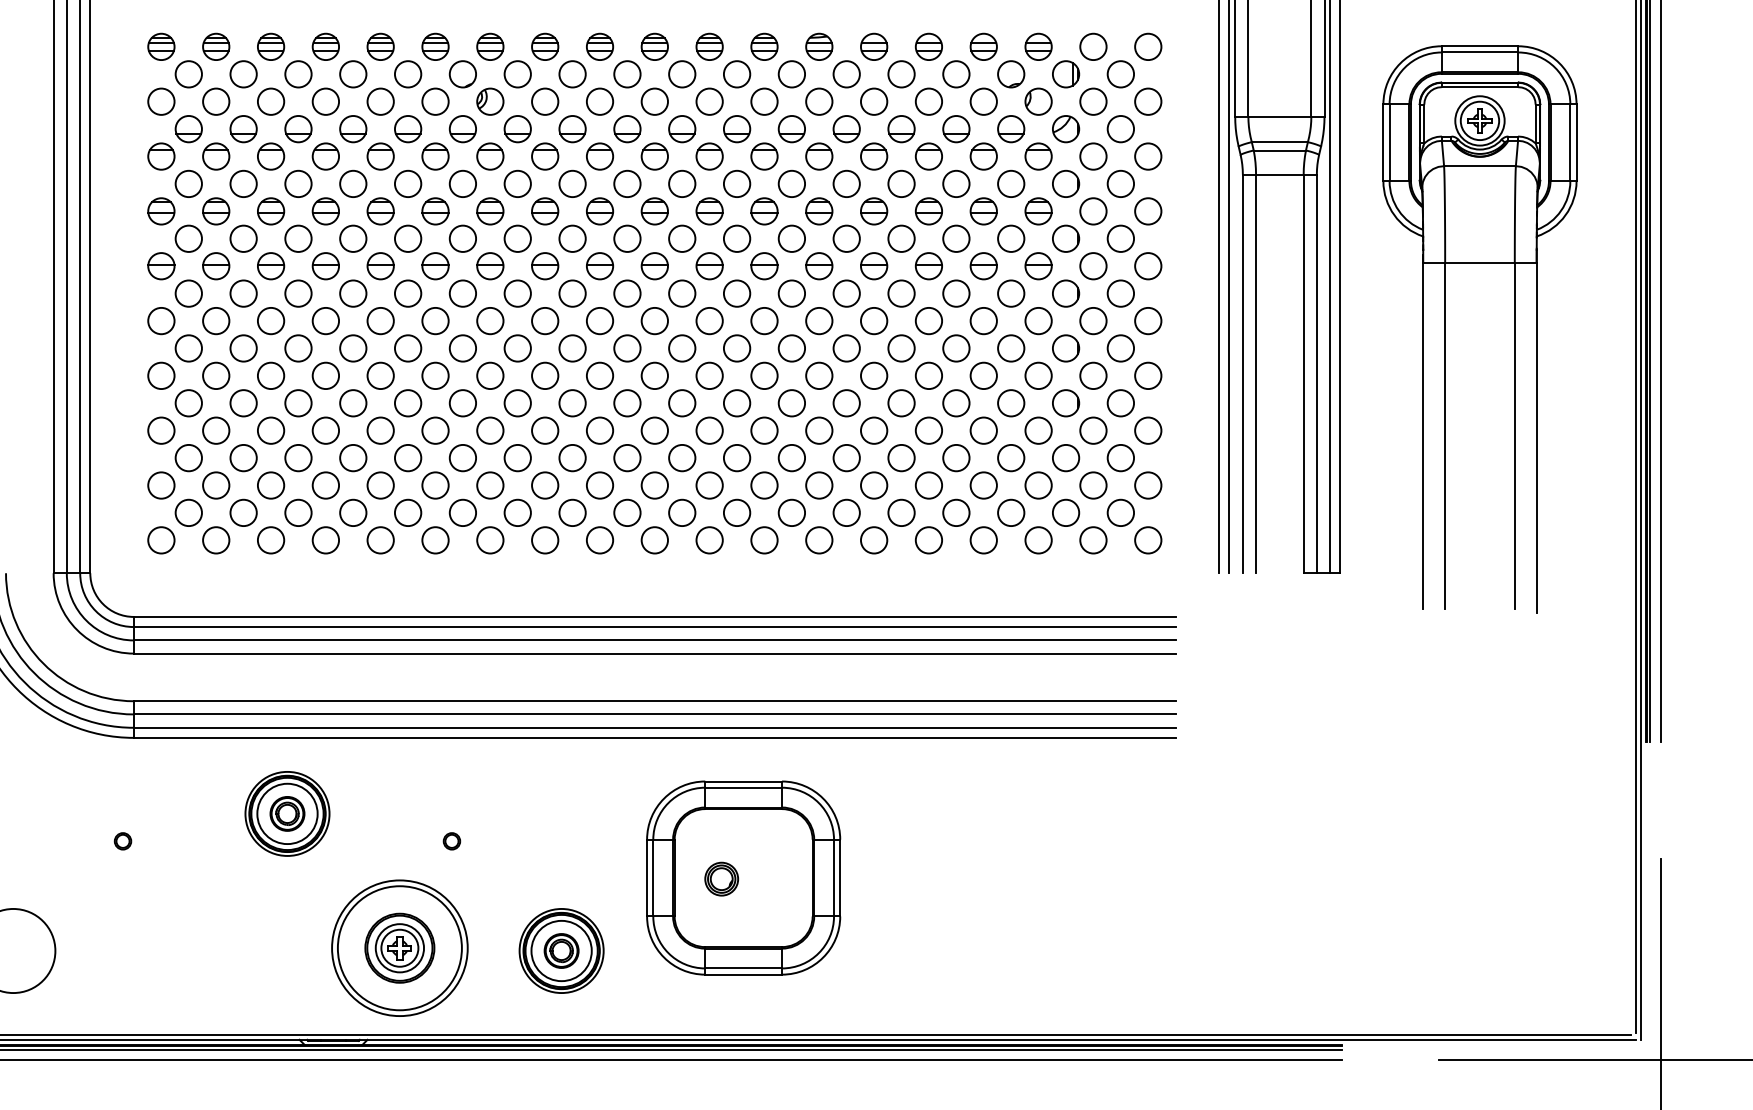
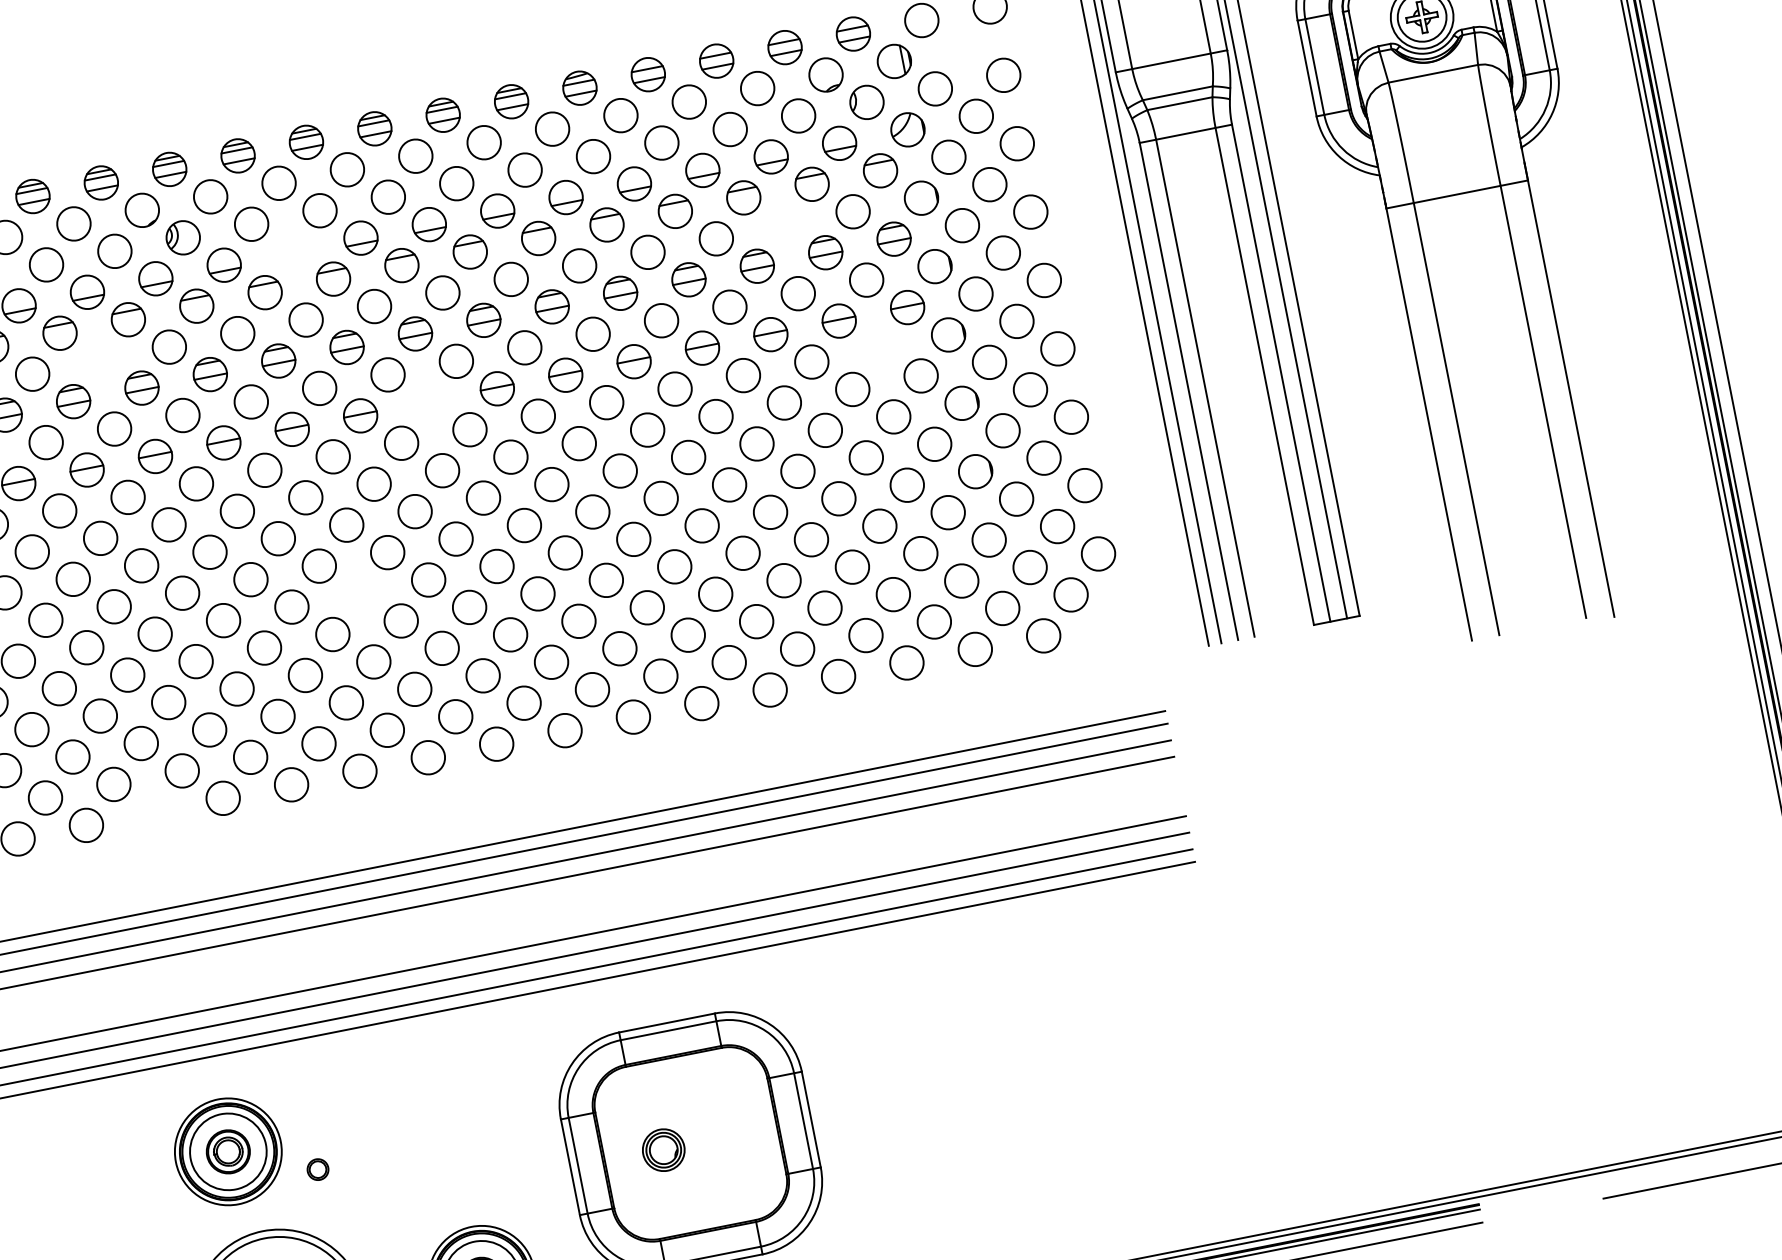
circle: (1120, 74) -> (962, 48), removed
part: (572, 129) -> (292, 252), removed
circle: (408, 183) -> (101, 359), removed
circle: (956, 183) -> (784, 224), removed
part: (654, 266) -> (428, 402), removed
circle: (1011, 293) -> (880, 348), removed
circle: (572, 403) -> (360, 593), removed
circle: (380, 540) -> (154, 812), removed
circle: (1148, 540) -> (1112, 622), removed
part: (287, 813) -> (228, 1151), moved

